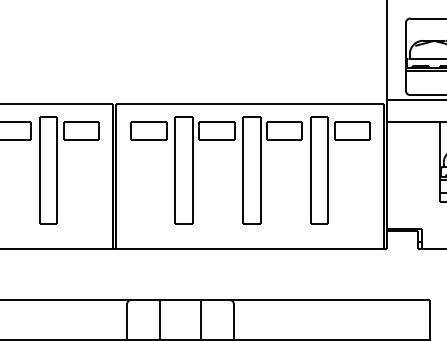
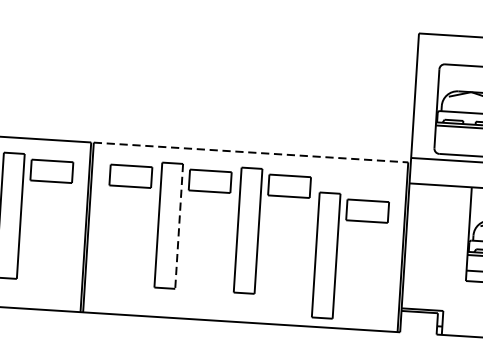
line: (250, 104) -> (251, 153), solid -> dashed
part: (328, 170) -> (336, 255), moved
line: (192, 171) -> (178, 227), solid -> dashed

